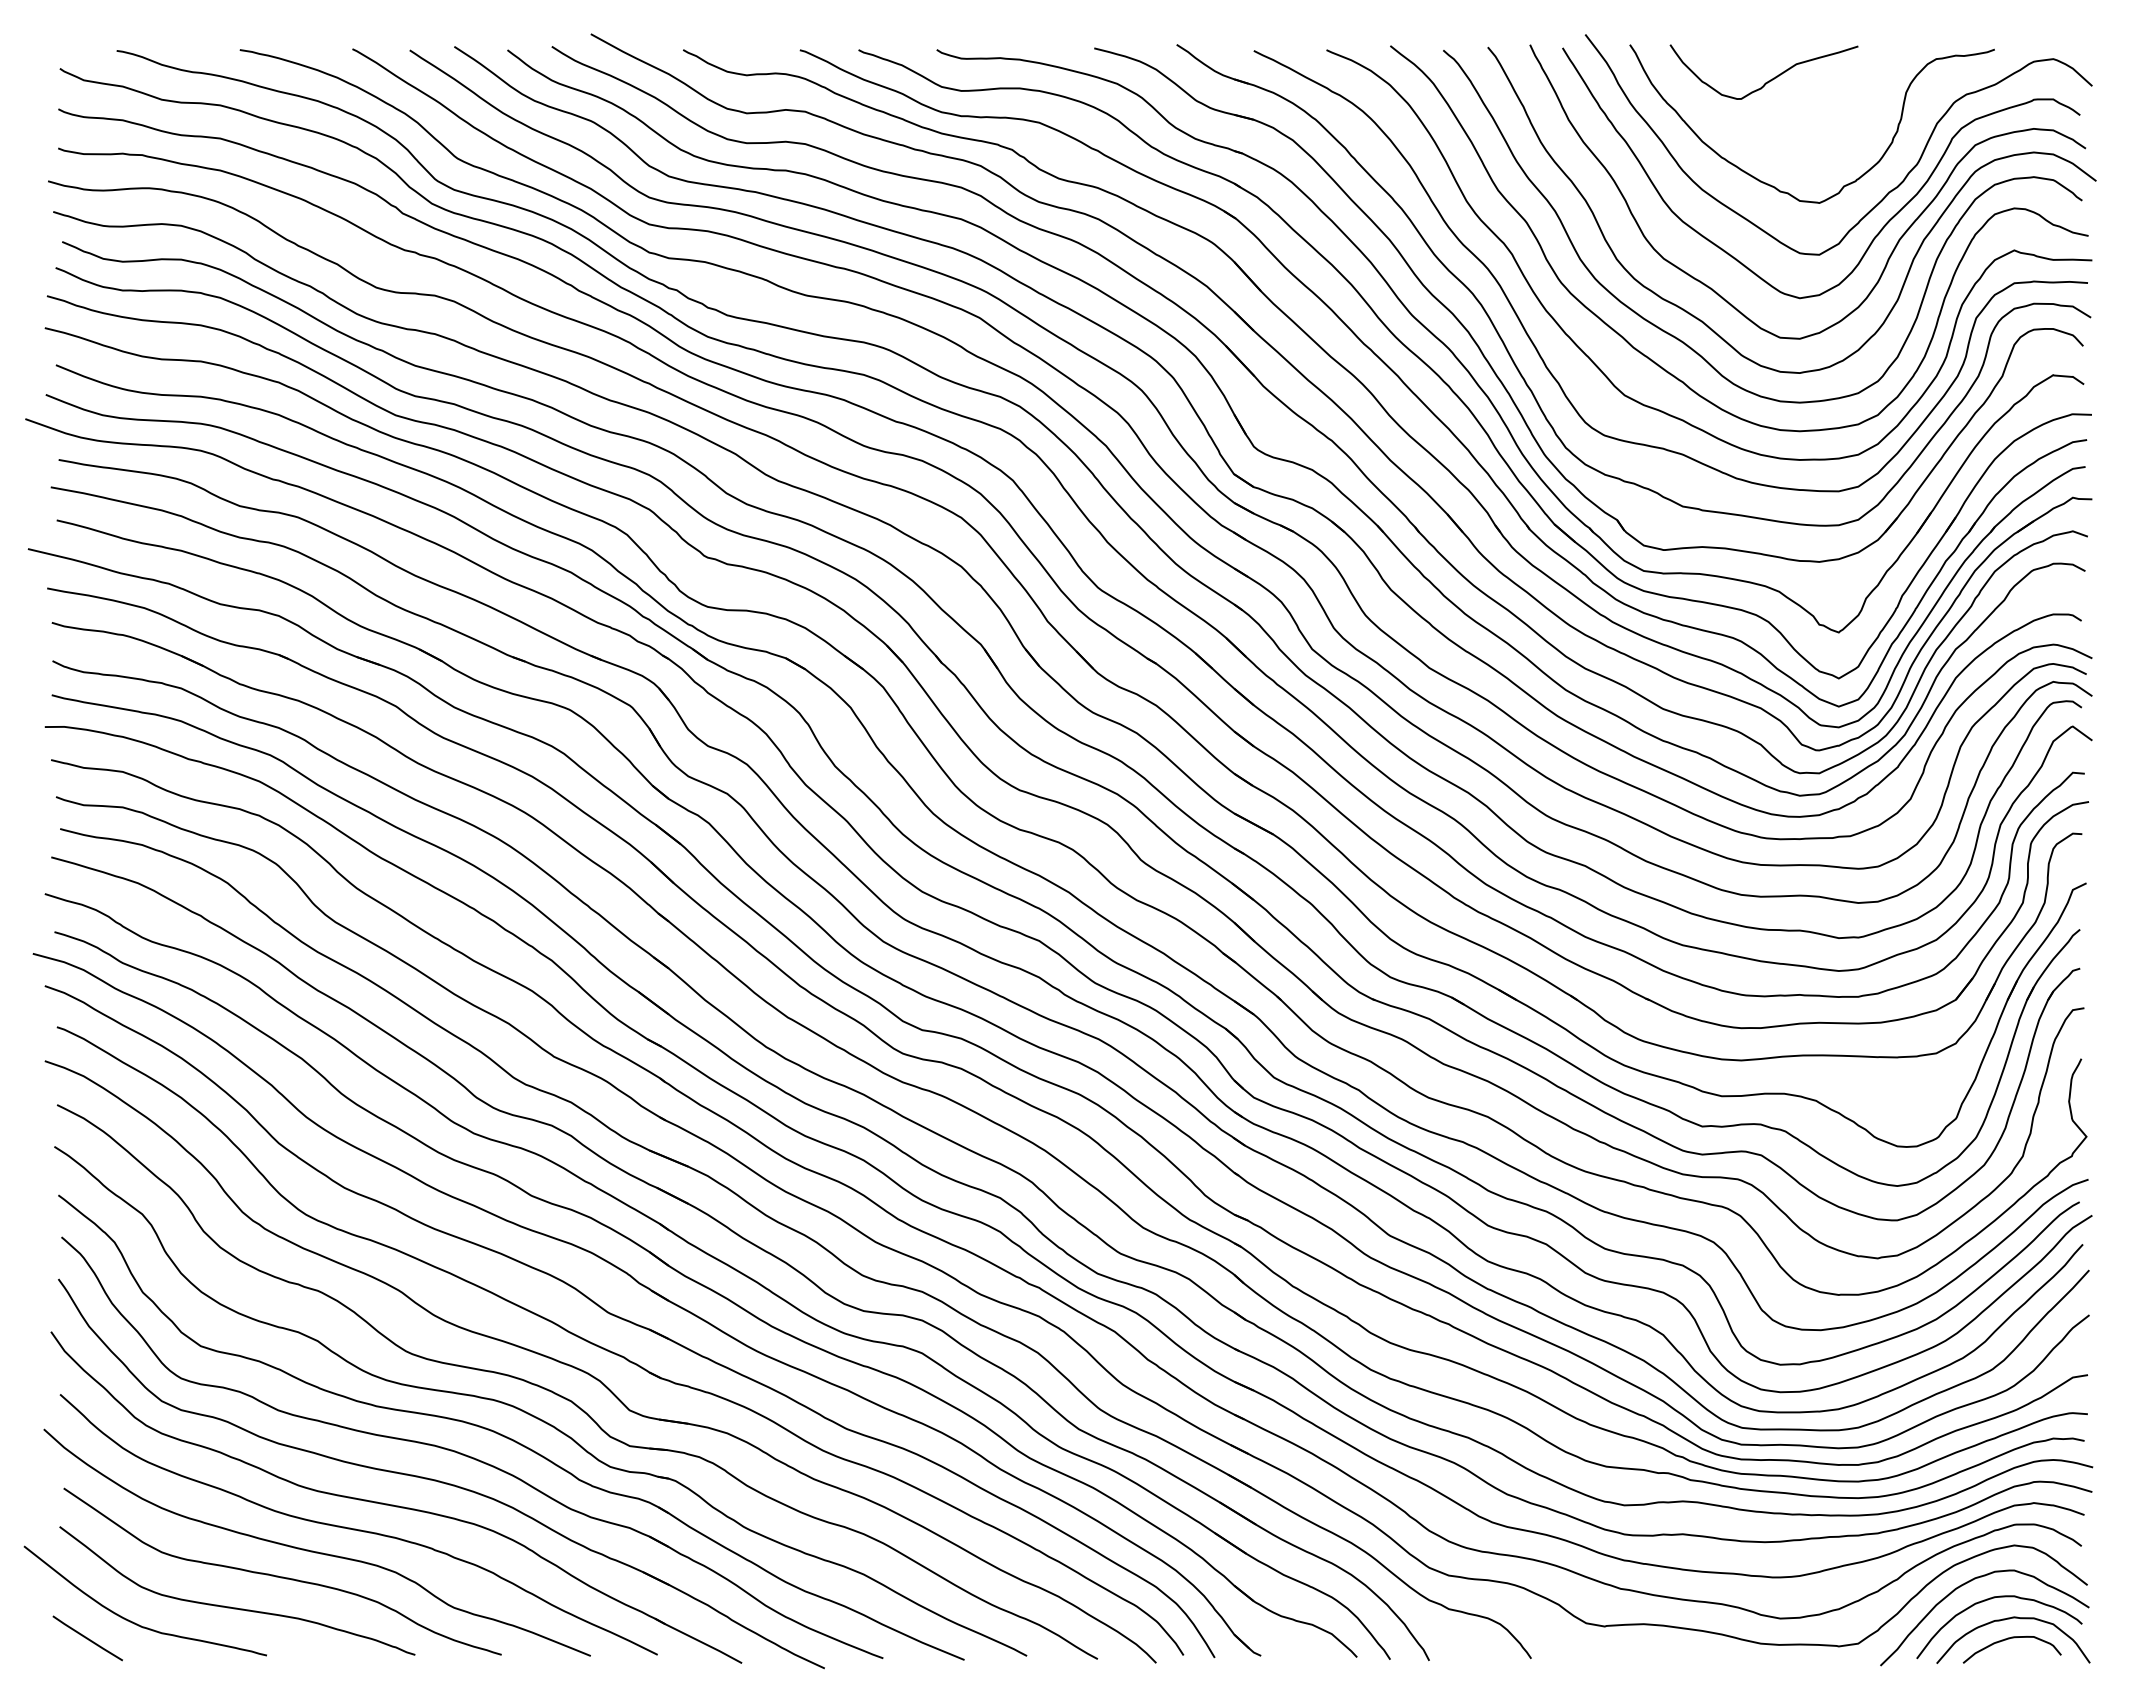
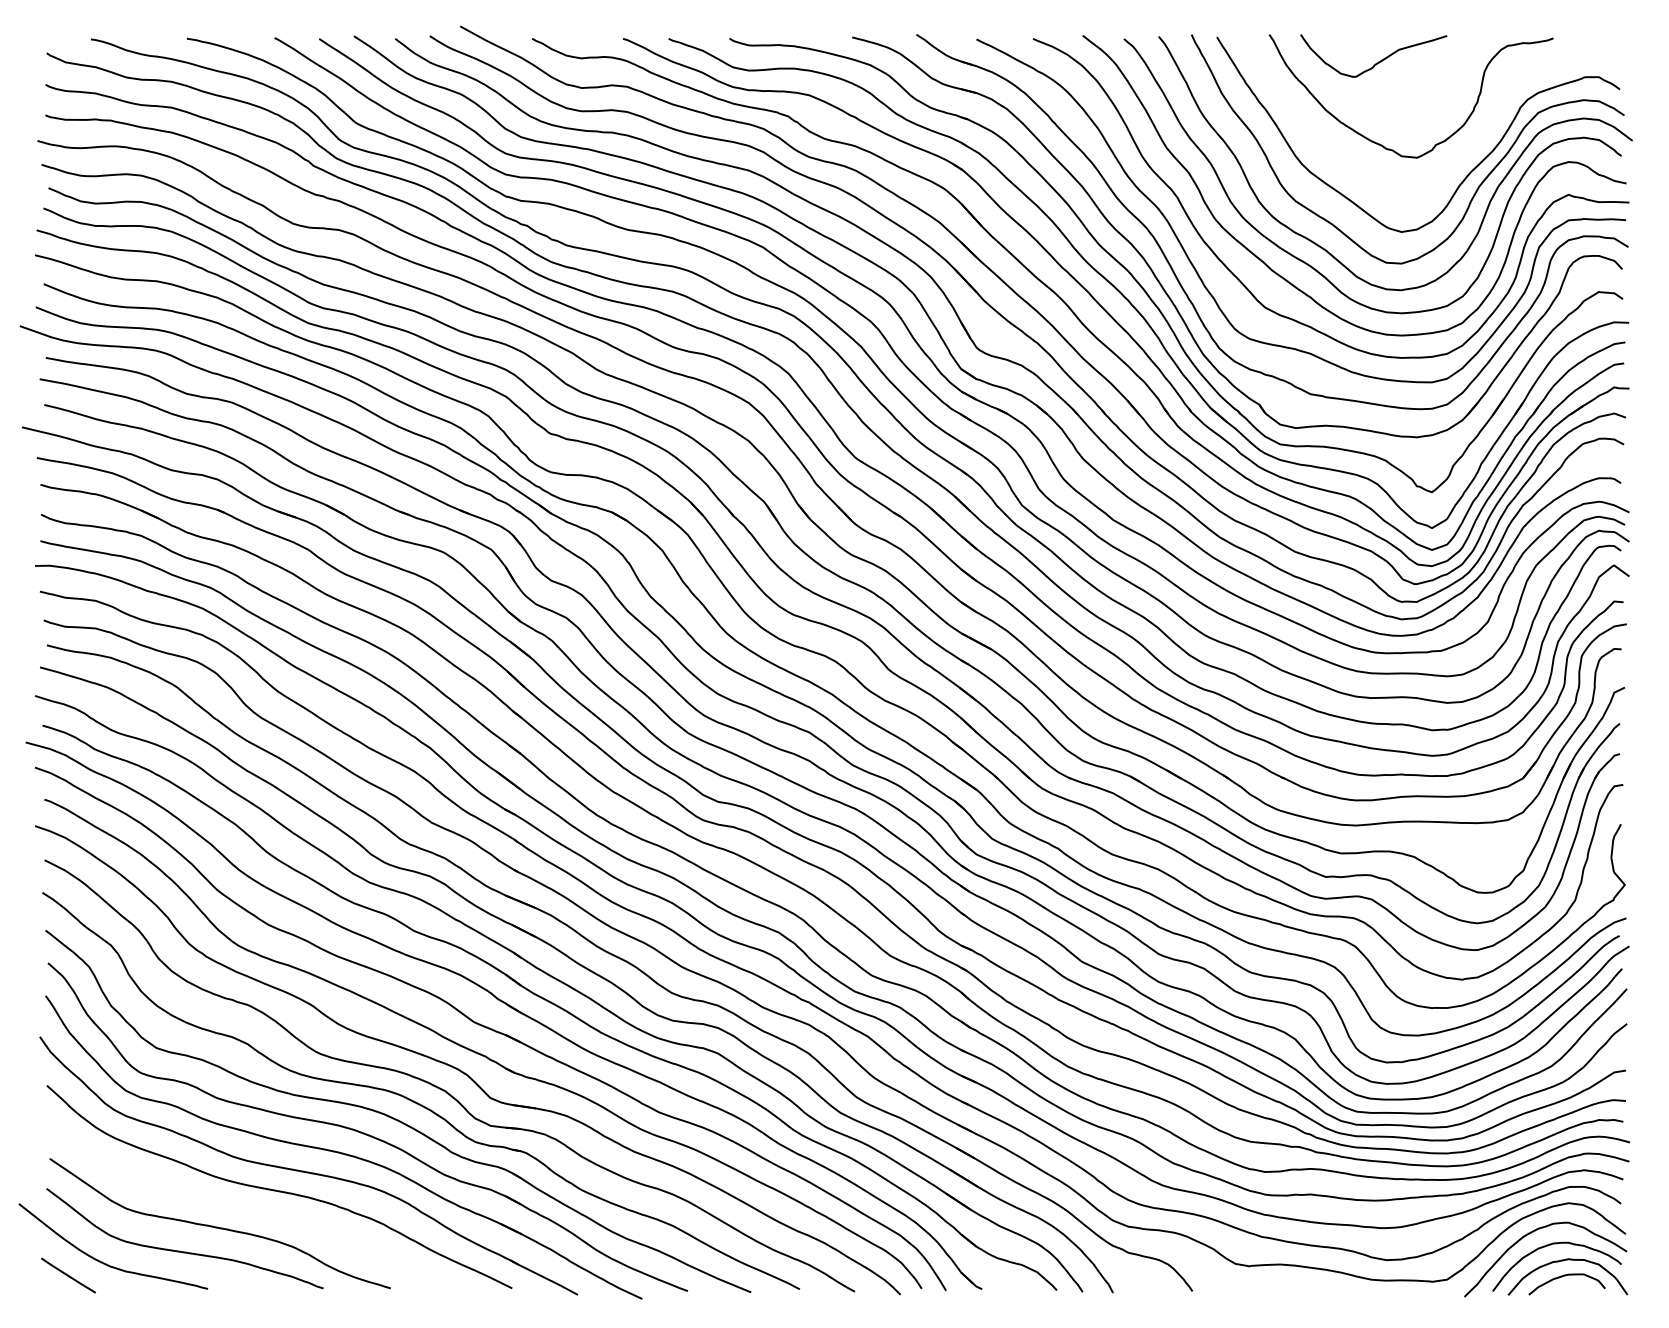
curve: (1887, 192) -> (1469, 149), removed
curve: (313, 1550) -> (244, 1207), removed

